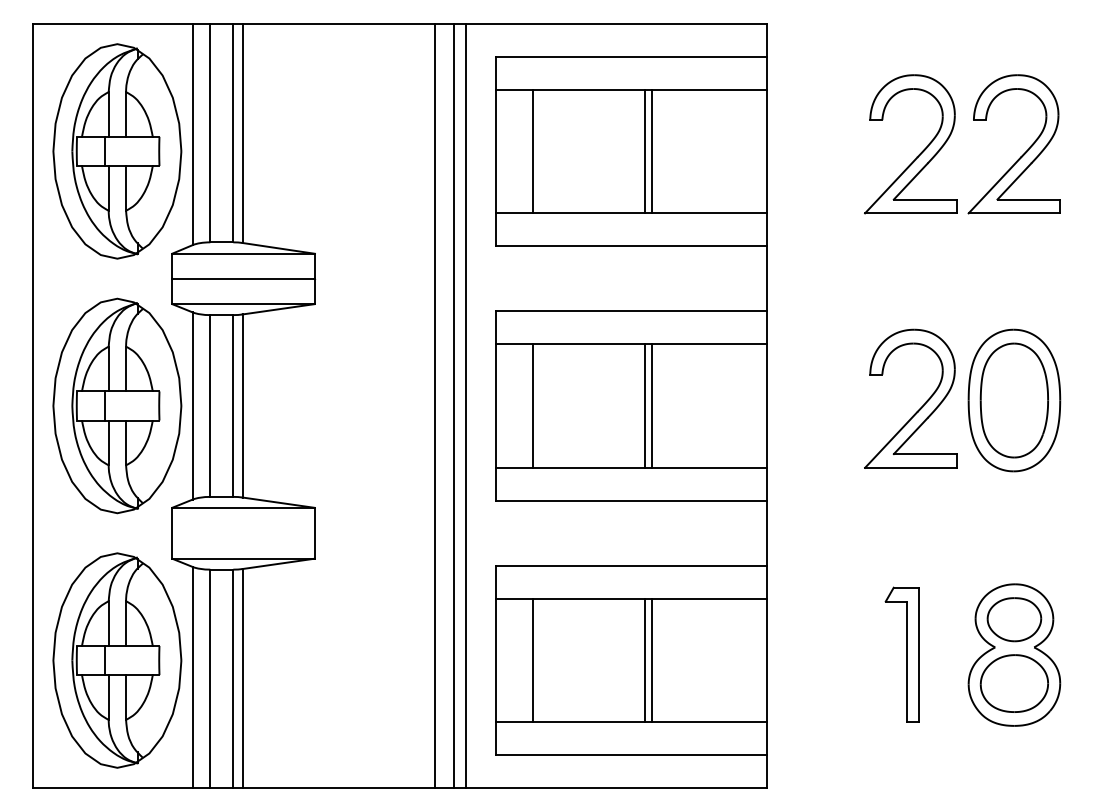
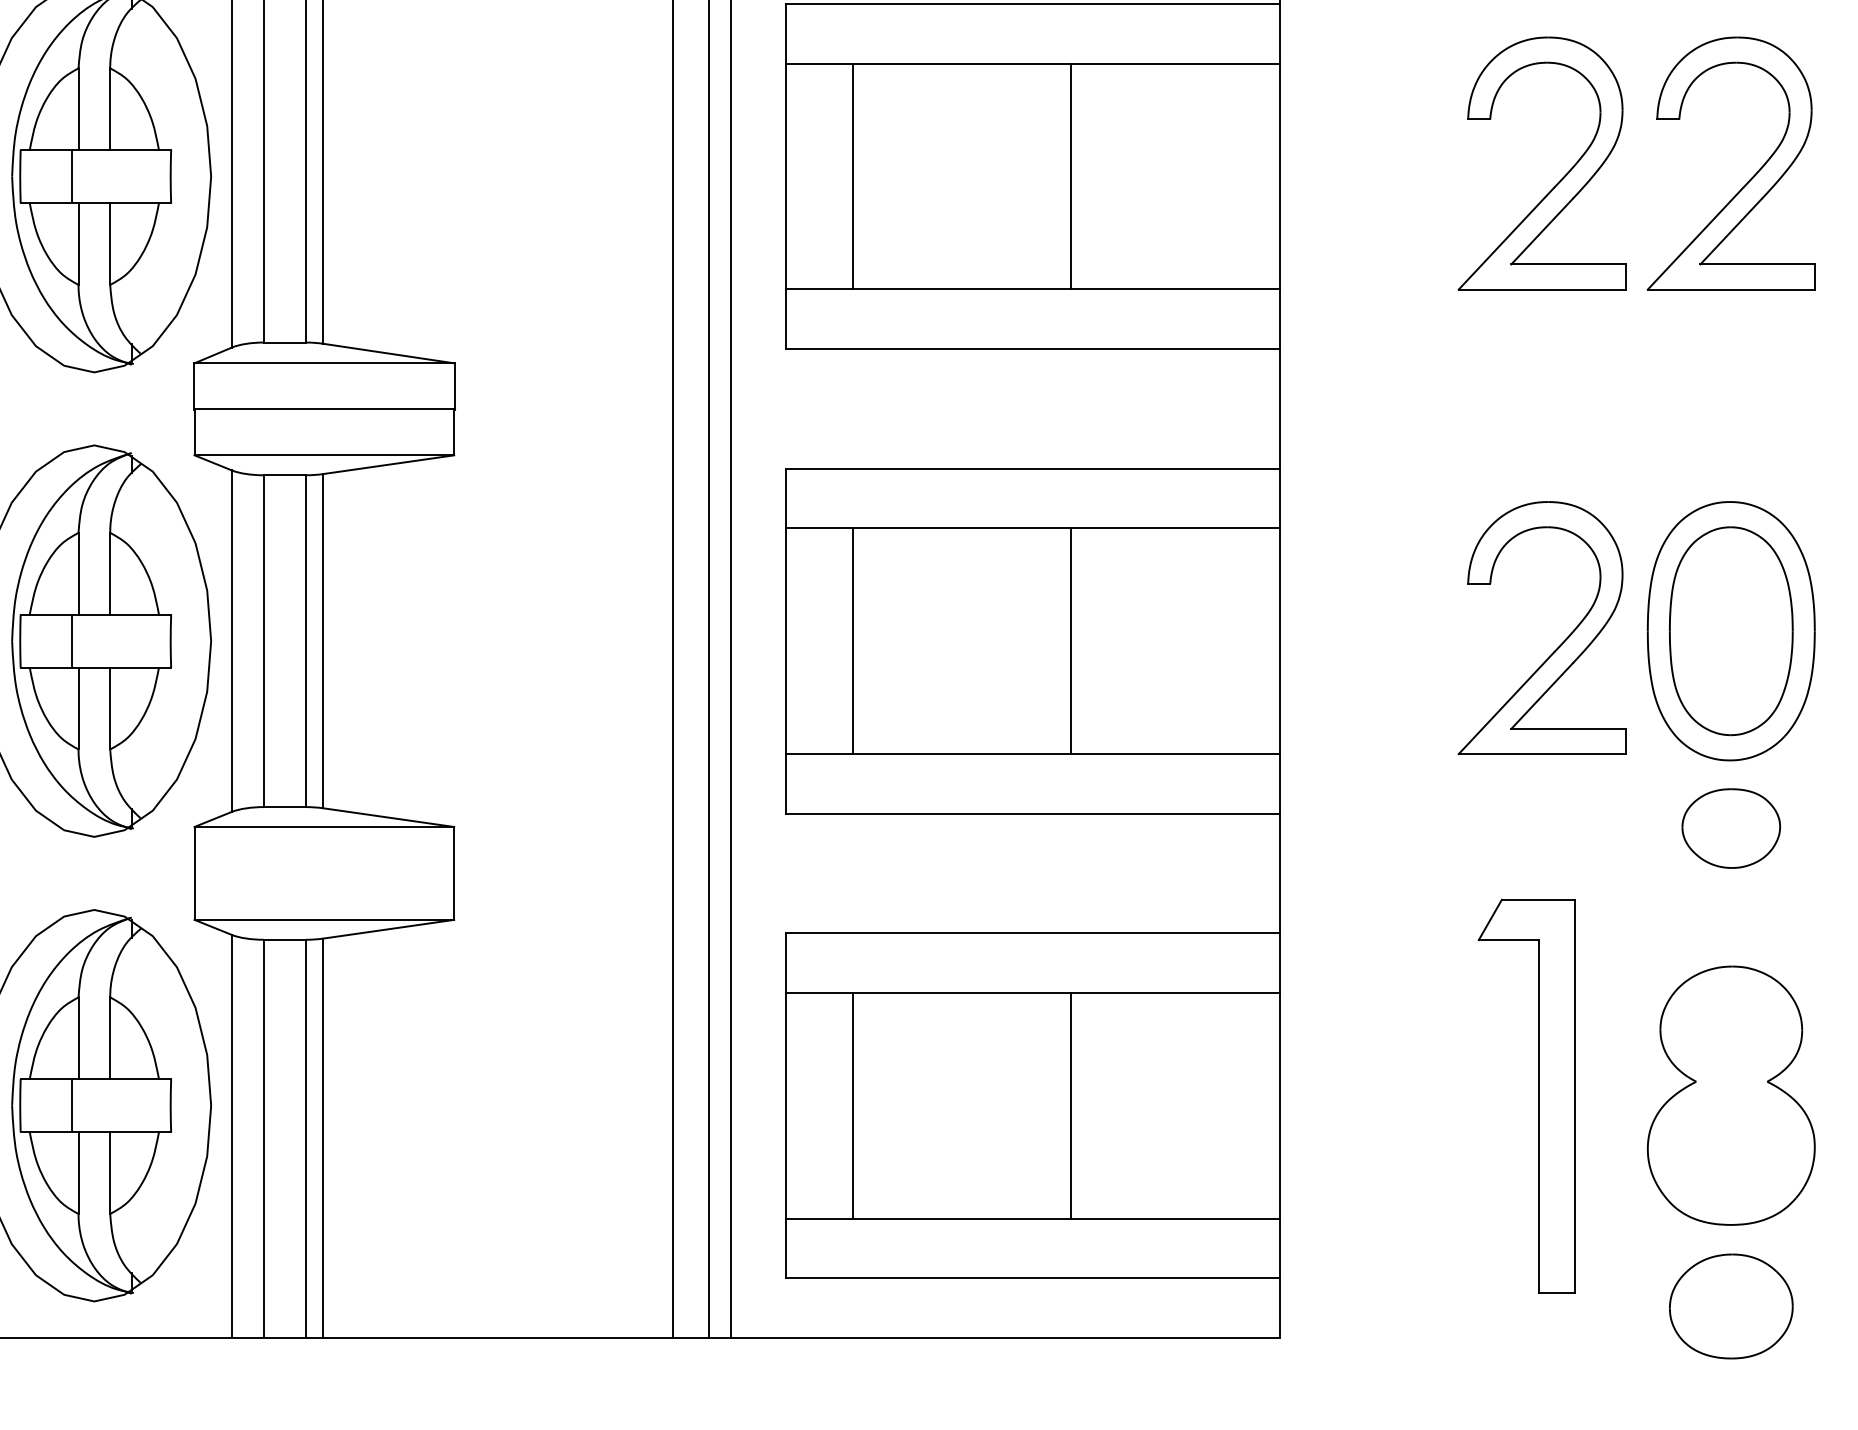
line: (645, 151) -> (1058, 176), removed
line: (645, 405) -> (1058, 640), removed
part: (1014, 619) -> (1731, 828), moved
part: (901, 654) -> (1525, 1094), size x1.6
line: (645, 660) -> (1058, 1105), removed
part: (1013, 683) -> (1729, 1306), moved

